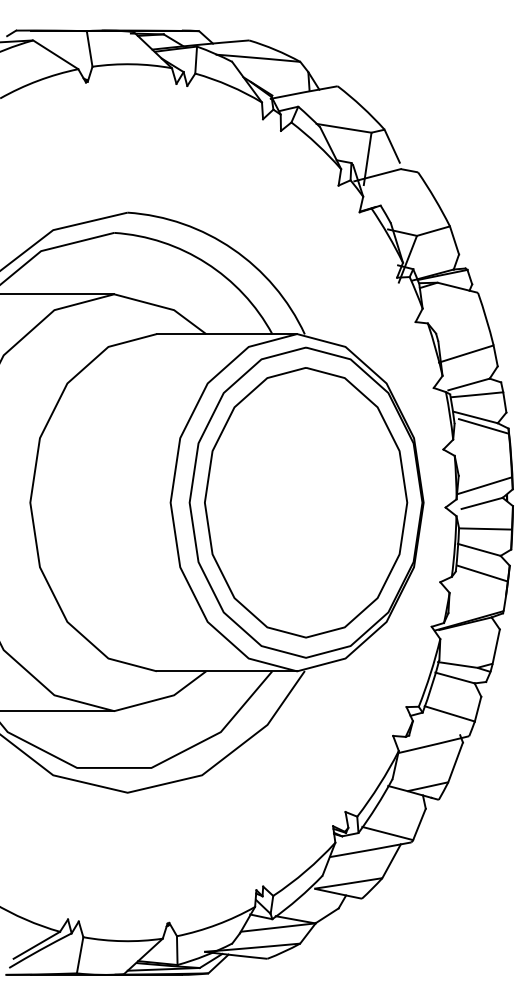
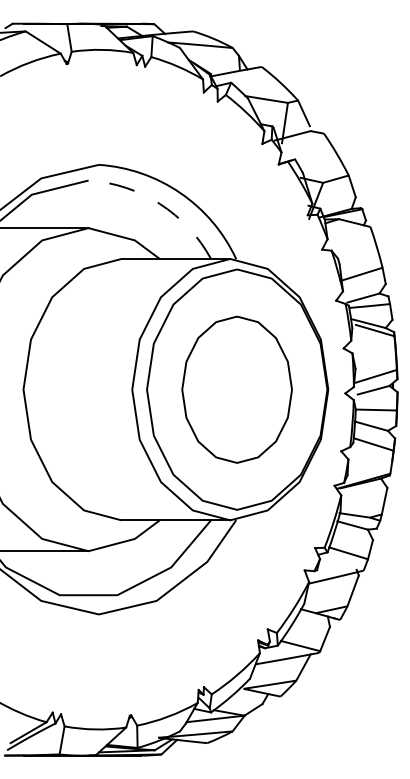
arc: (205, 262) -> (159, 203), solid -> dashed
part: (305, 502) -> (236, 389), size x0.7

